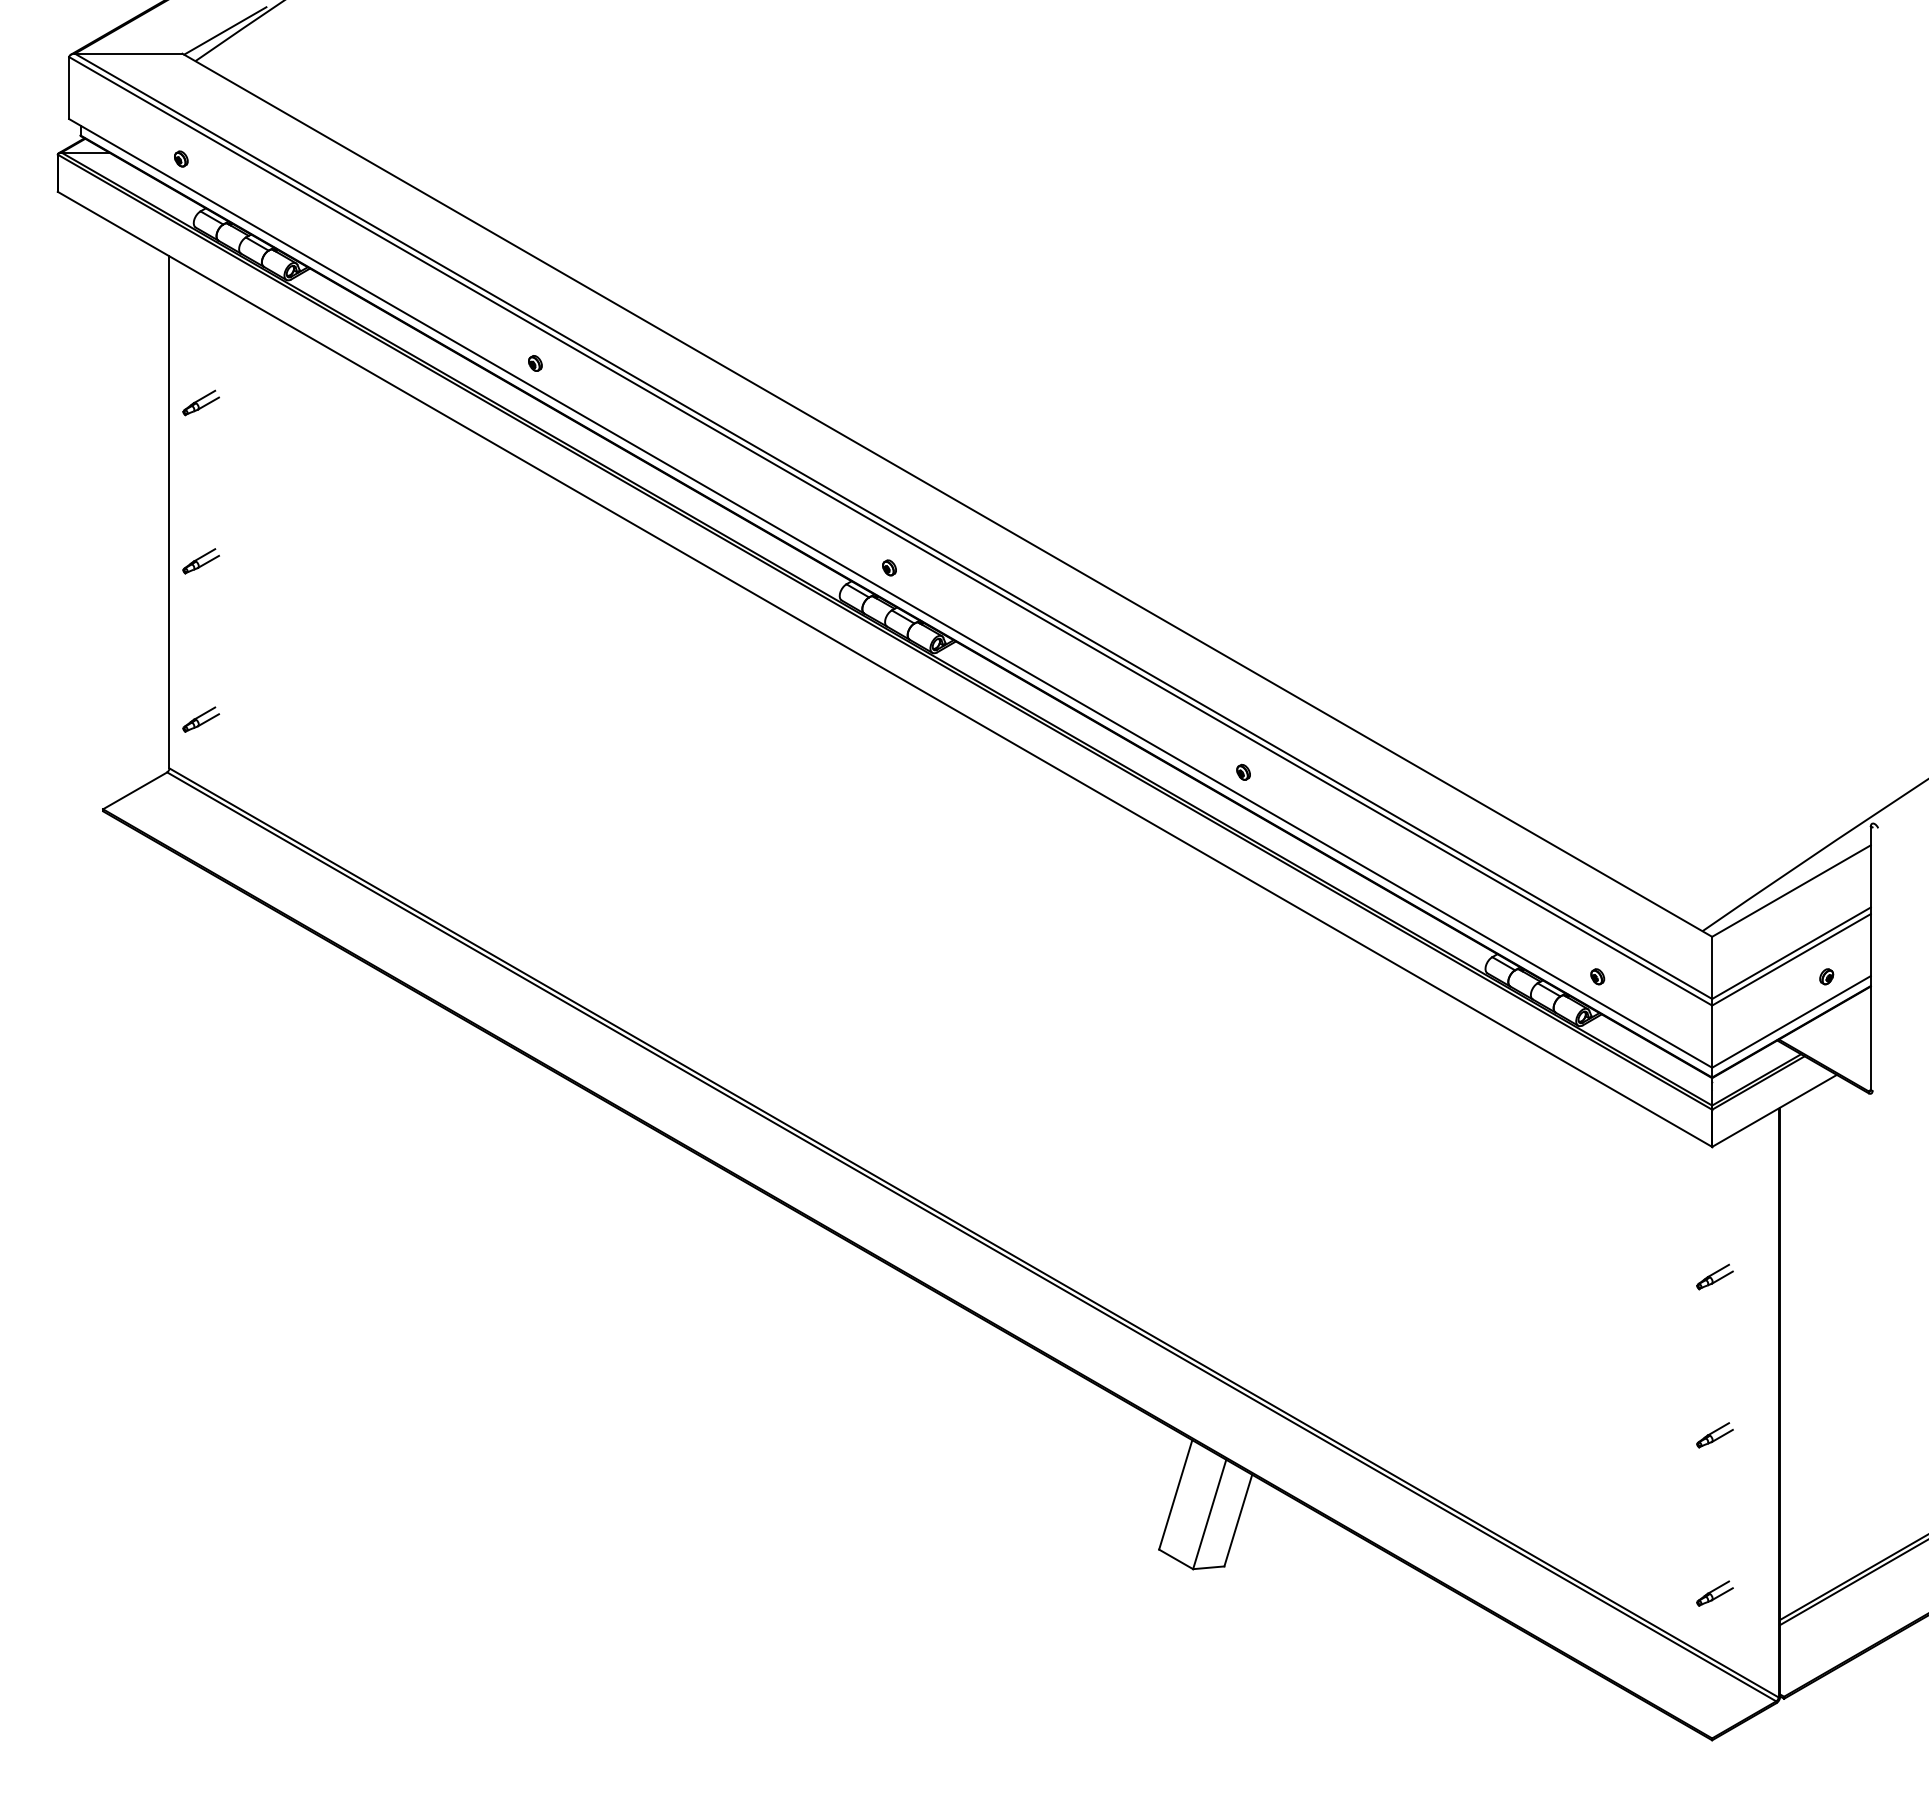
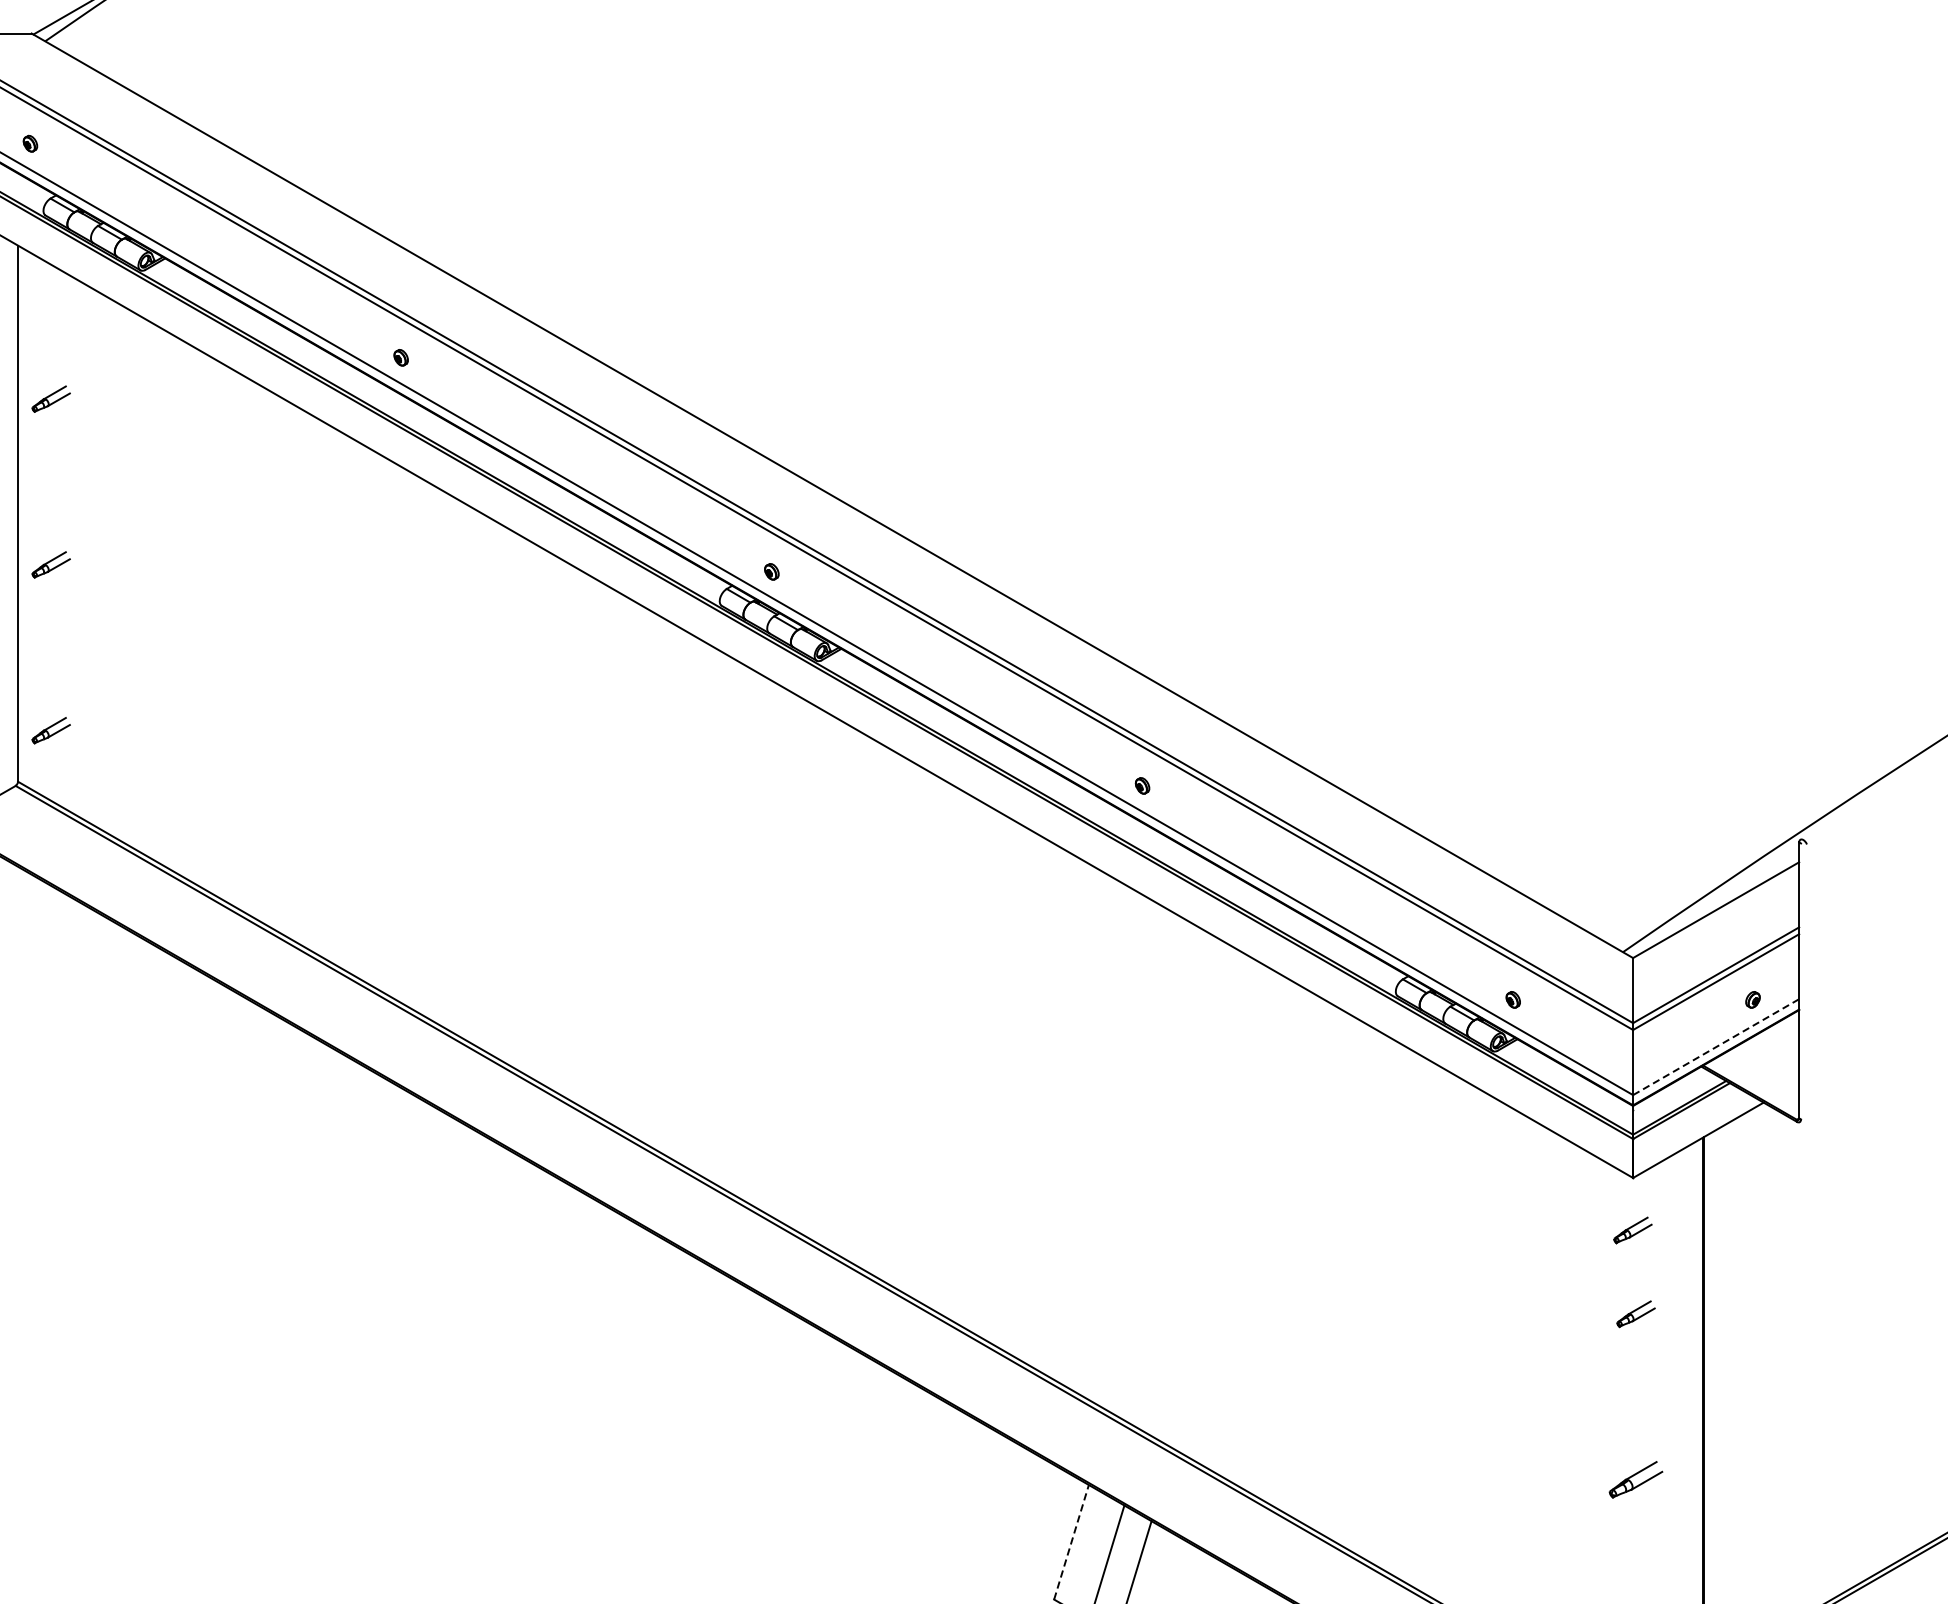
line: (1791, 1021) -> (1716, 1046), solid -> dashed
part: (1711, 1196) -> (1632, 1229), added
part: (1714, 1435) -> (1635, 1480), size x1.4
line: (1175, 1494) -> (1071, 1541), solid -> dashed

